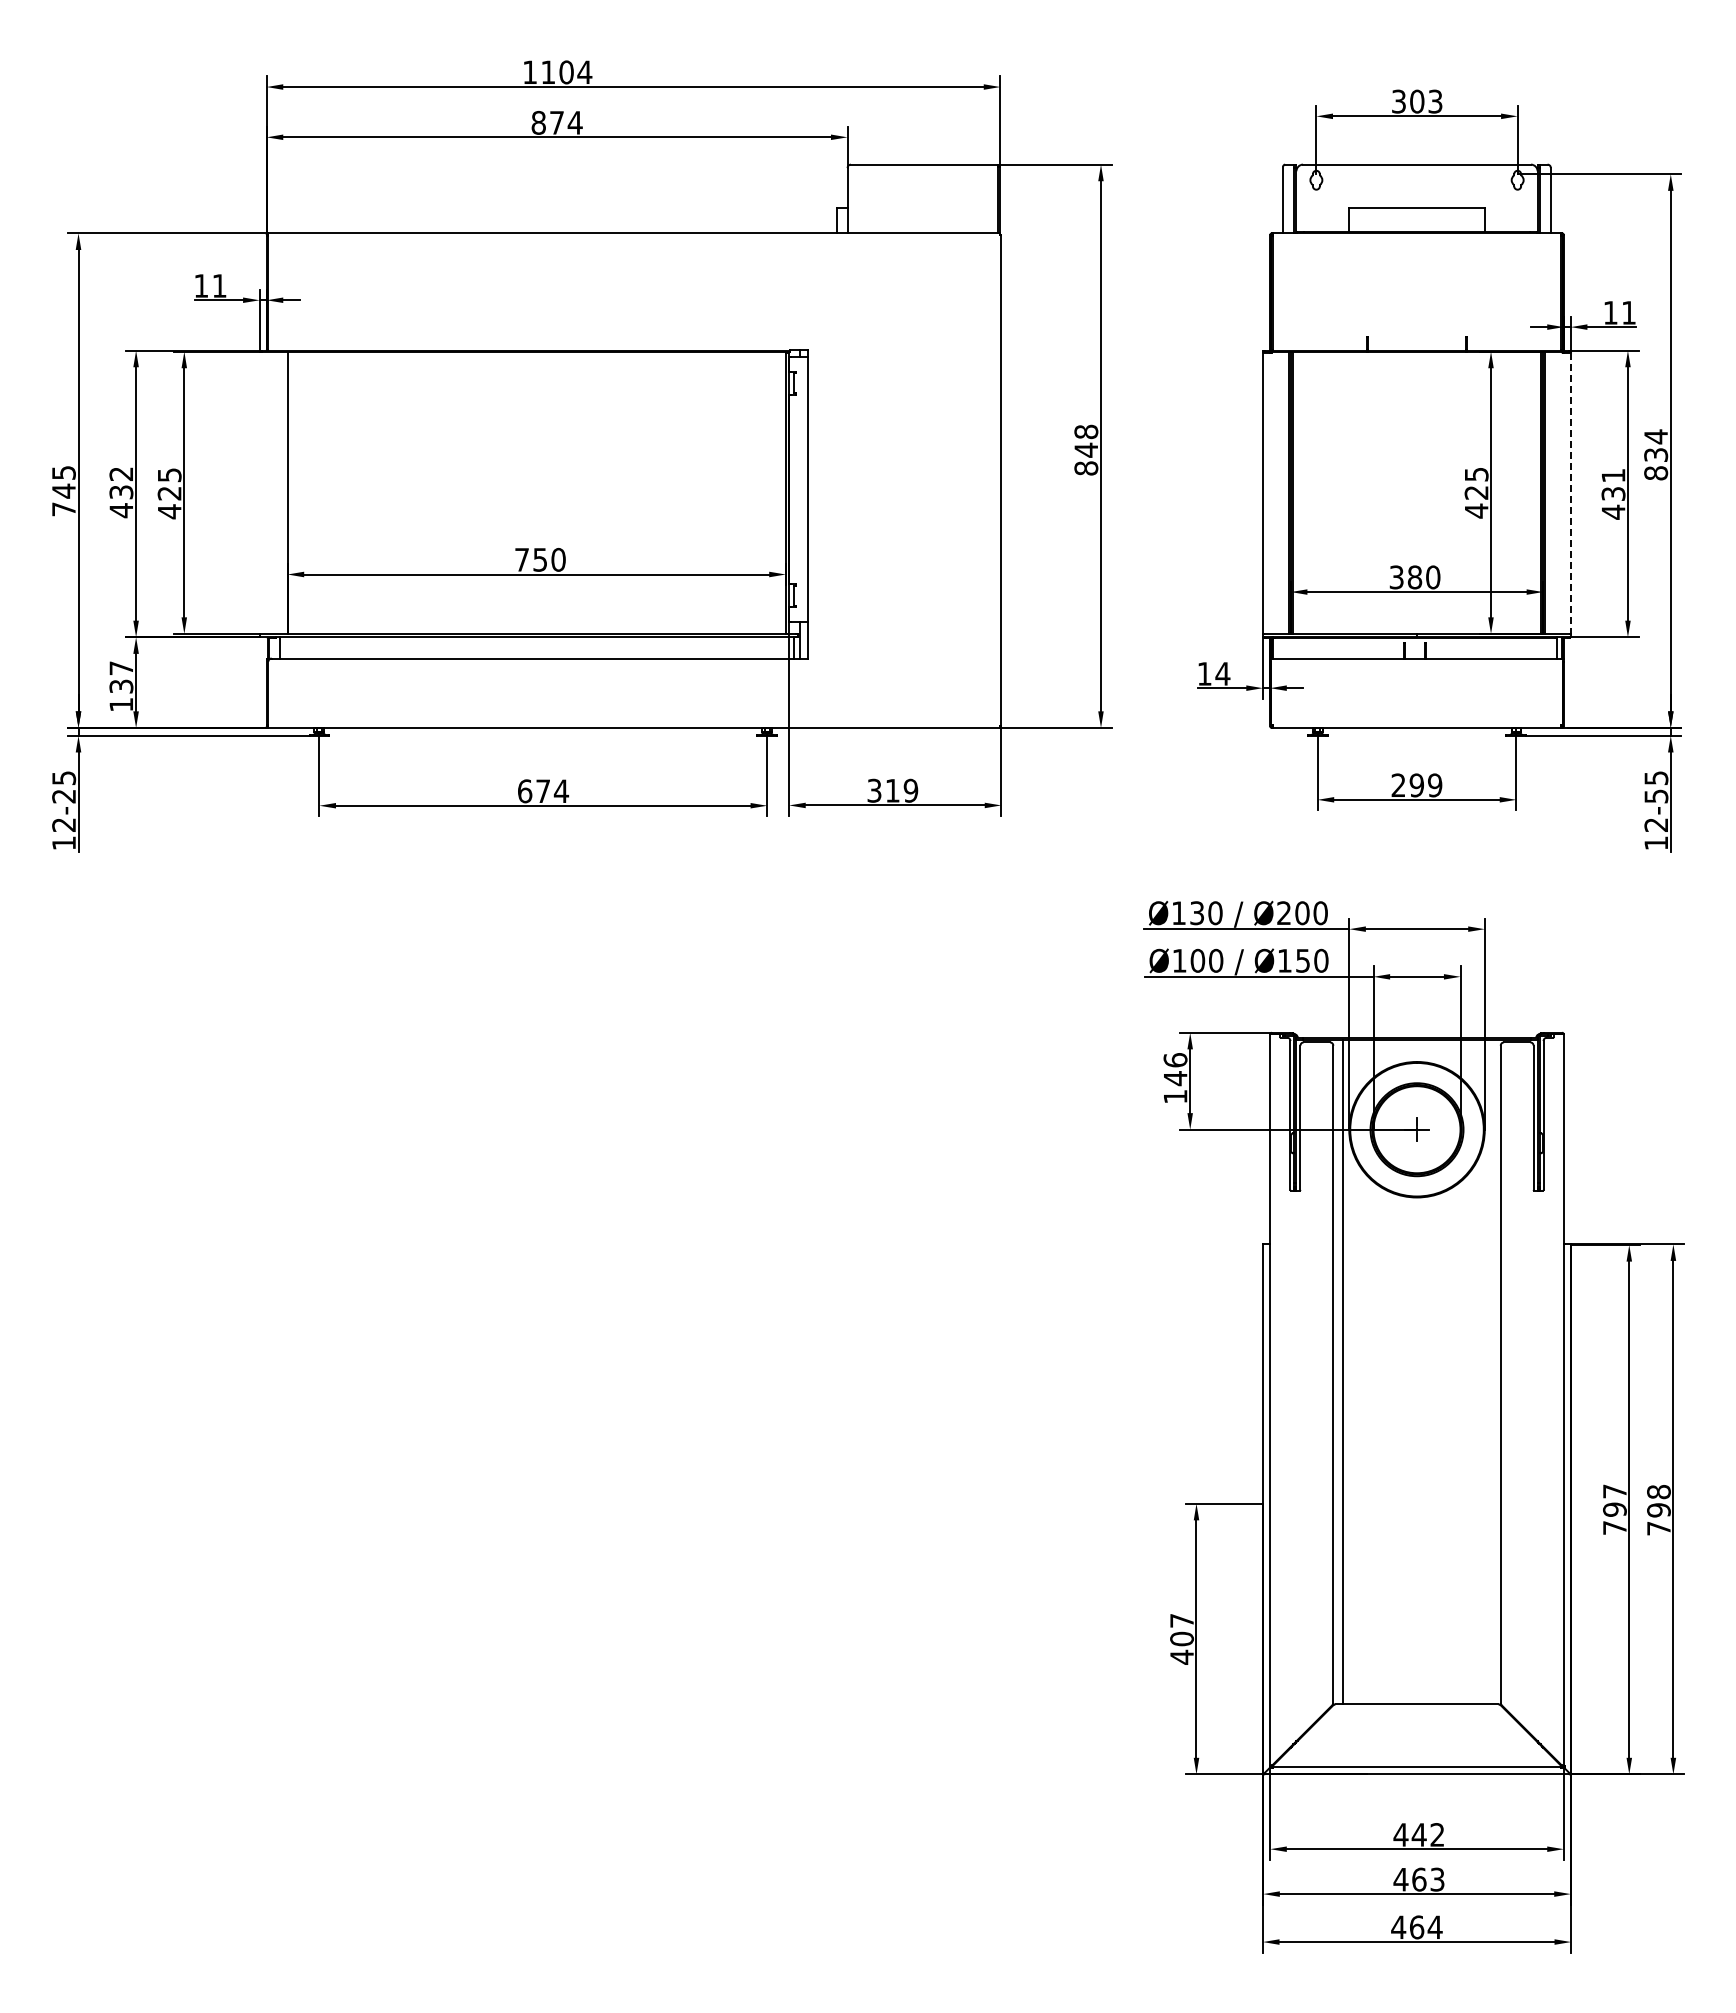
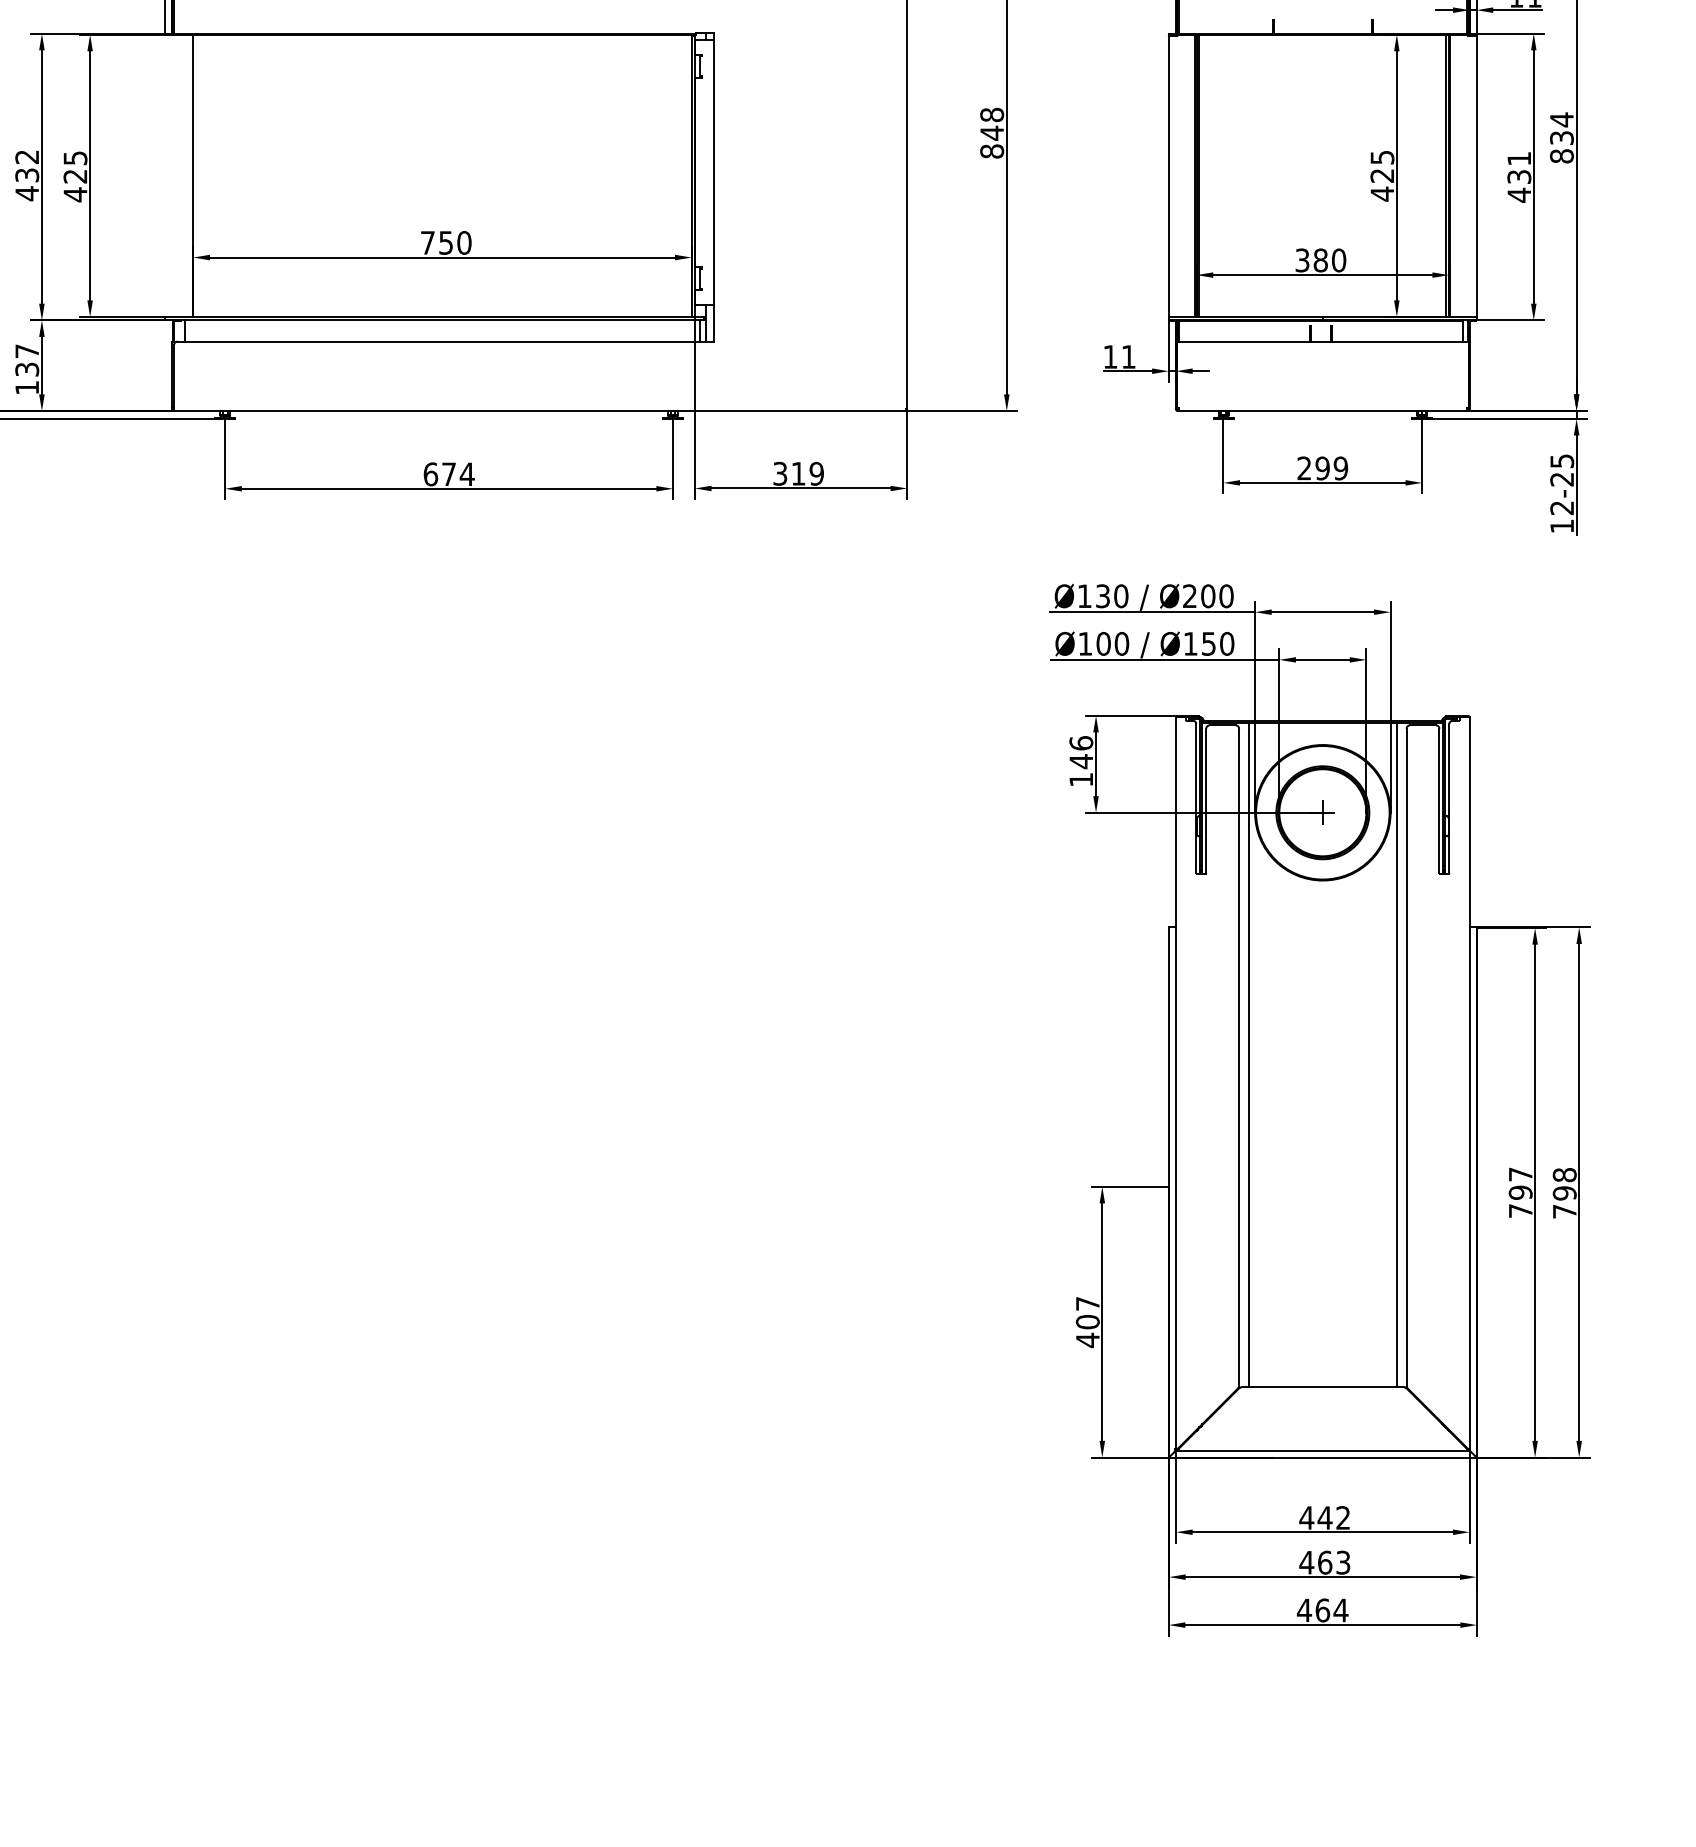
line: (1571, 494) -> (1477, 177), dashed -> solid
text: (1222, 673) -> (1128, 356), 14 -> 11
text: (1656, 796) -> (1562, 479), 12-55 -> 12-25
line: (1491, 1372) -> (1397, 1055), added

